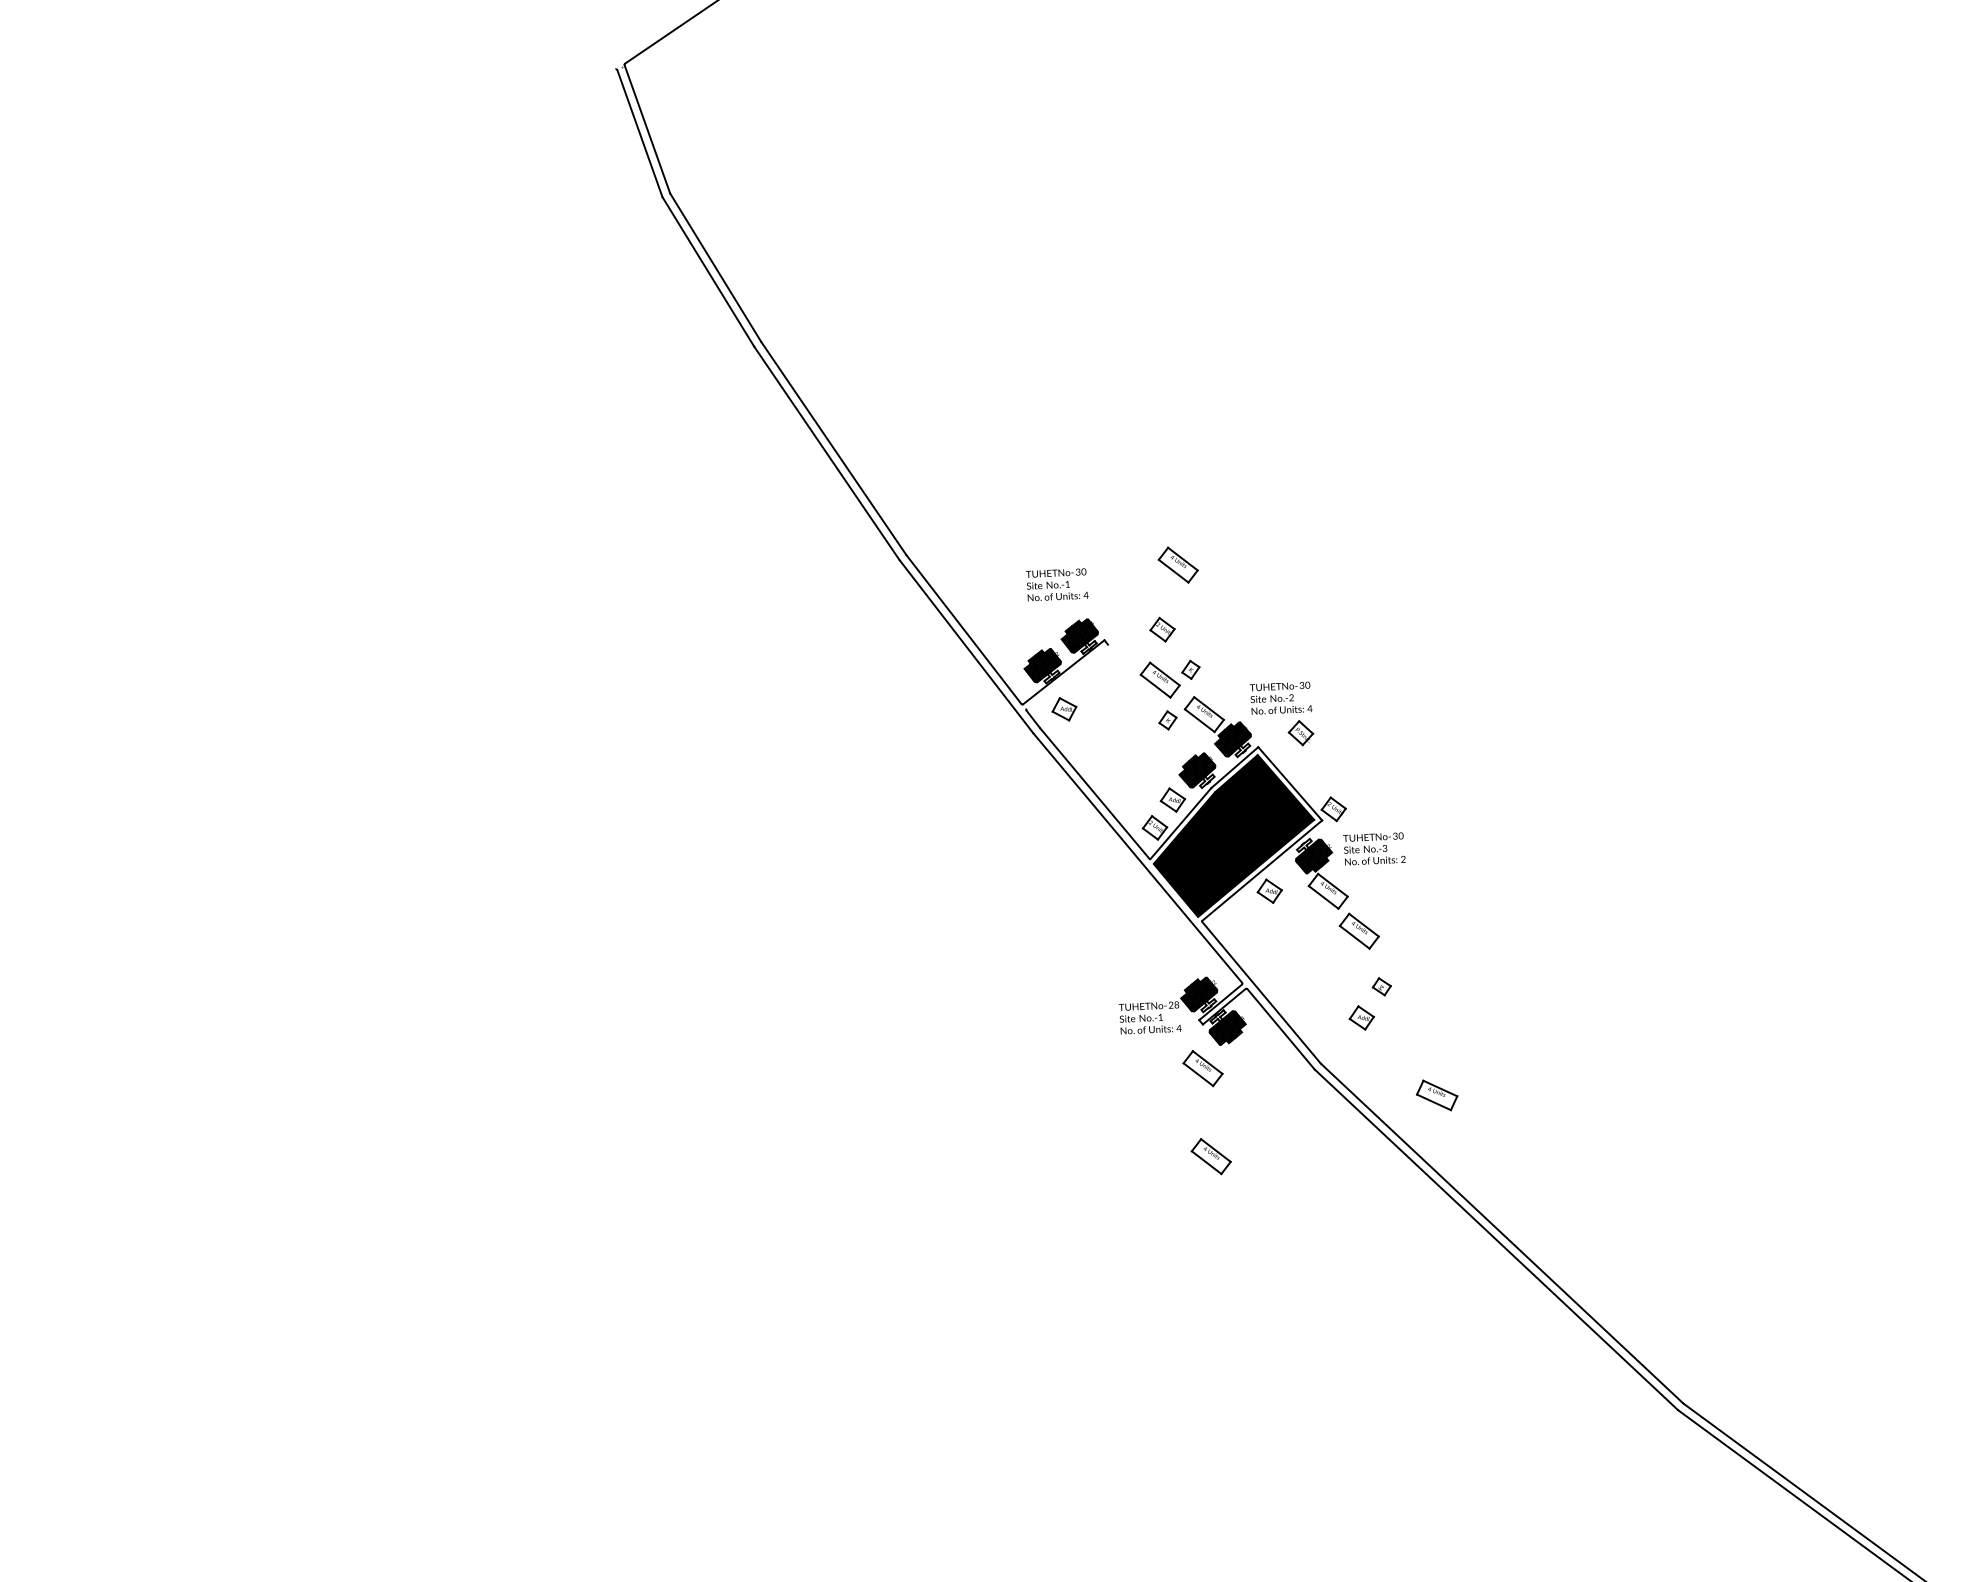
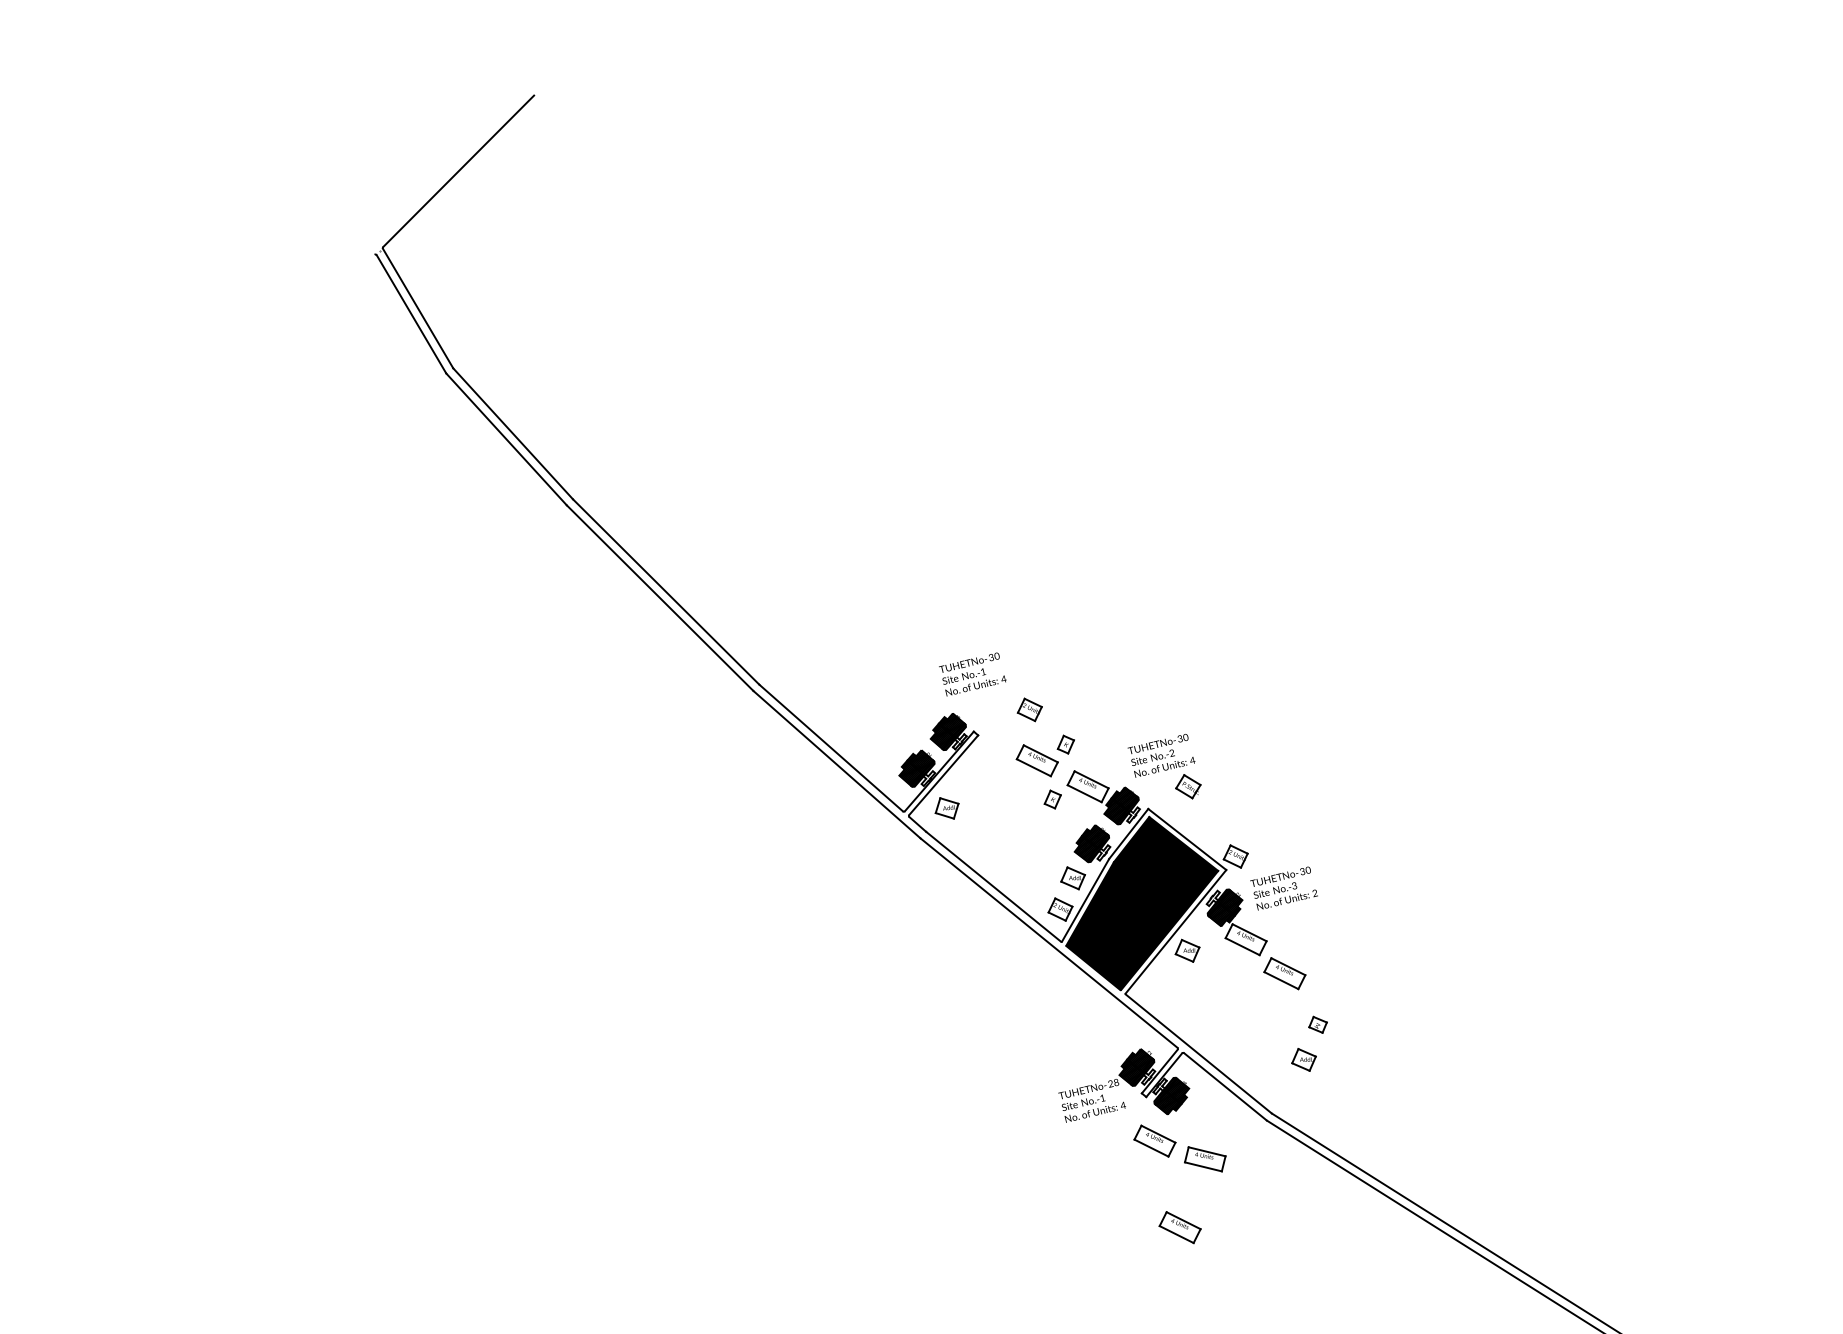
part: (1177, 564) -> (1032, 641), removed
text: (1056, 584) -> (972, 674), moved
line: (1066, 676) -> (942, 775), added
part: (1437, 1095) -> (1205, 1159), moved

